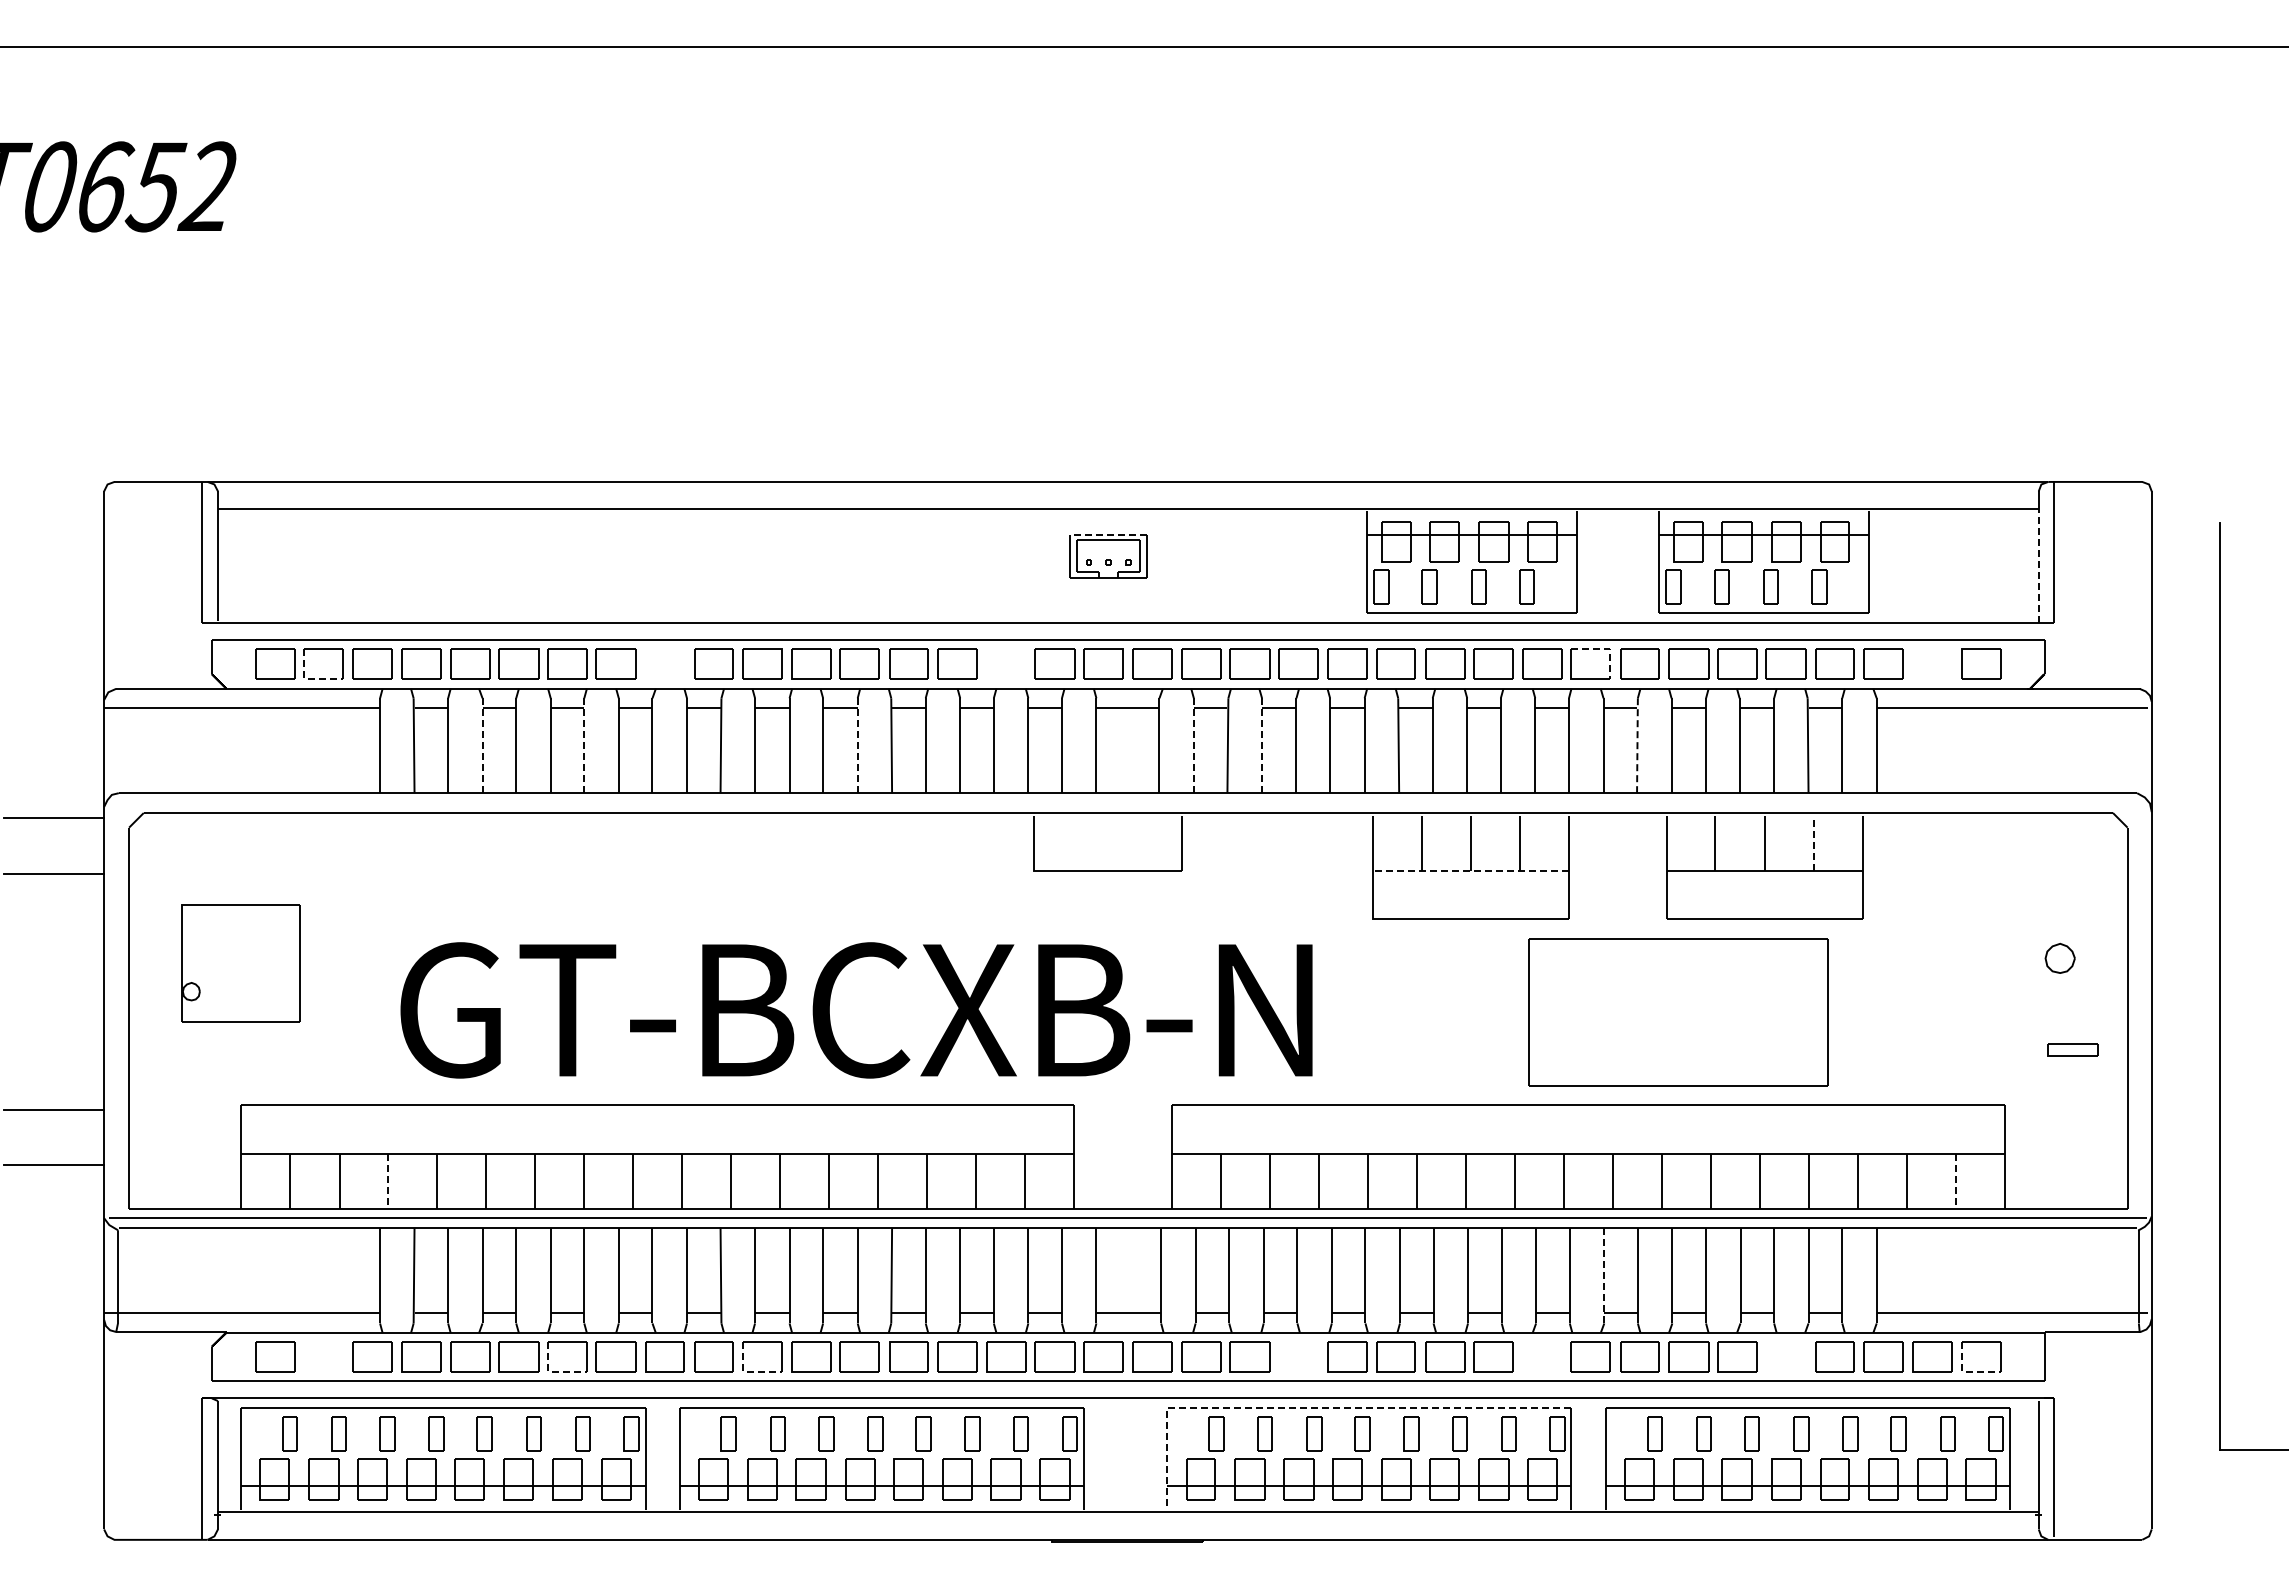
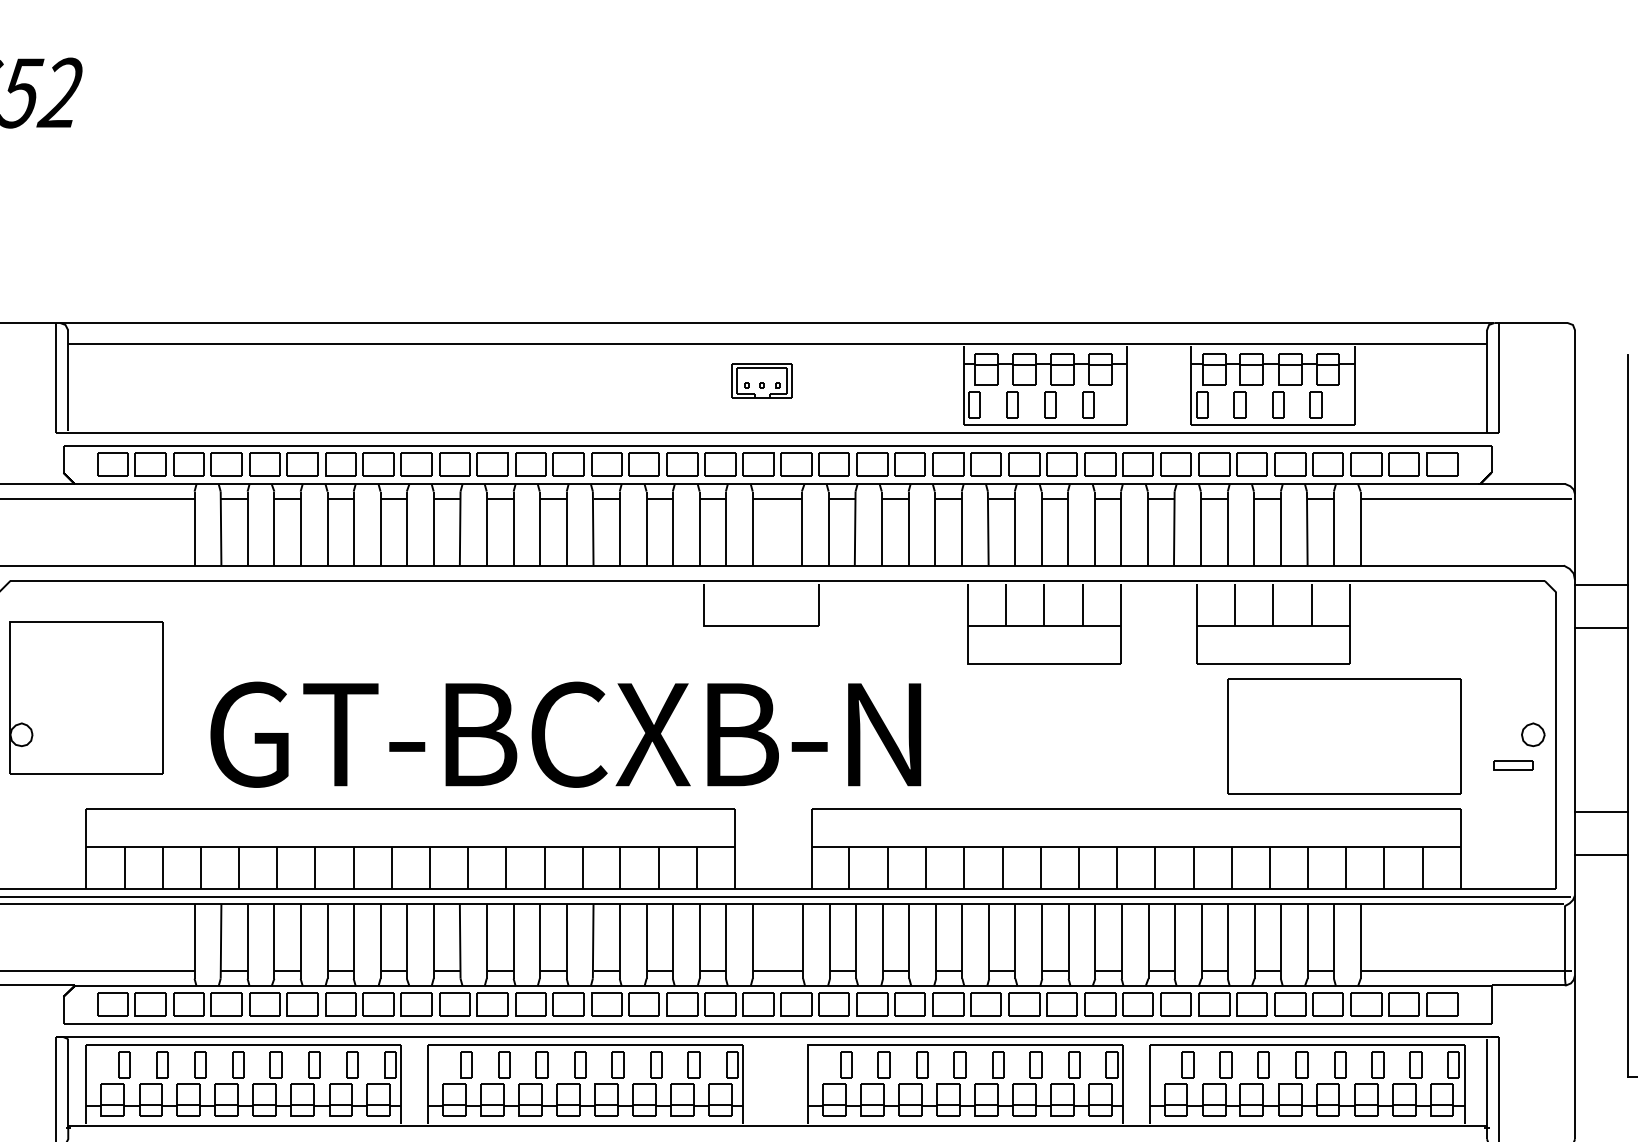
line: (1108, 534) -> (762, 363), dashed -> solid
line: (2038, 564) -> (1486, 387), dashed -> solid
line: (1606, 649) -> (1150, 453), dashed -> solid
part: (664, 663) -> (416, 464), added
part: (1006, 663) -> (682, 464), added
part: (1932, 663) -> (1404, 464), added
line: (308, 678) -> (138, 476), dashed -> solid
line: (482, 745) -> (274, 528), dashed -> solid
line: (584, 745) -> (353, 528), dashed -> solid
line: (857, 745) -> (566, 528), dashed -> solid
line: (1193, 745) -> (828, 528), dashed -> solid
line: (1262, 745) -> (882, 528), dashed -> solid
line: (1637, 745) -> (1174, 528), dashed -> solid
line: (2185, 817) -> (1601, 584), added
line: (1813, 843) -> (1311, 604), dashed -> solid
line: (1471, 870) -> (1044, 625), dashed -> solid
line: (2185, 873) -> (1601, 628), added
part: (2059, 957) -> (1532, 734), moved
part: (241, 963) -> (86, 698), size x1.67
part: (1678, 1012) -> (1344, 736), moved
line: (2185, 1109) -> (1601, 811), added
line: (2185, 1165) -> (1601, 855), added
line: (387, 1182) -> (200, 868), dashed -> solid
line: (1956, 1182) -> (1422, 868), dashed -> solid
line: (1604, 1275) -> (1148, 941), dashed -> solid
part: (323, 1356) -> (150, 1004), added
part: (1298, 1356) -> (910, 1004), added
part: (1542, 1356) -> (1100, 1004), added
part: (1785, 1356) -> (1289, 1004), added
line: (552, 1371) -> (328, 1016), dashed -> solid
line: (746, 1371) -> (480, 1016), dashed -> solid
line: (1966, 1371) -> (1430, 1016), dashed -> solid
line: (1316, 1407) -> (924, 1044), dashed -> solid

